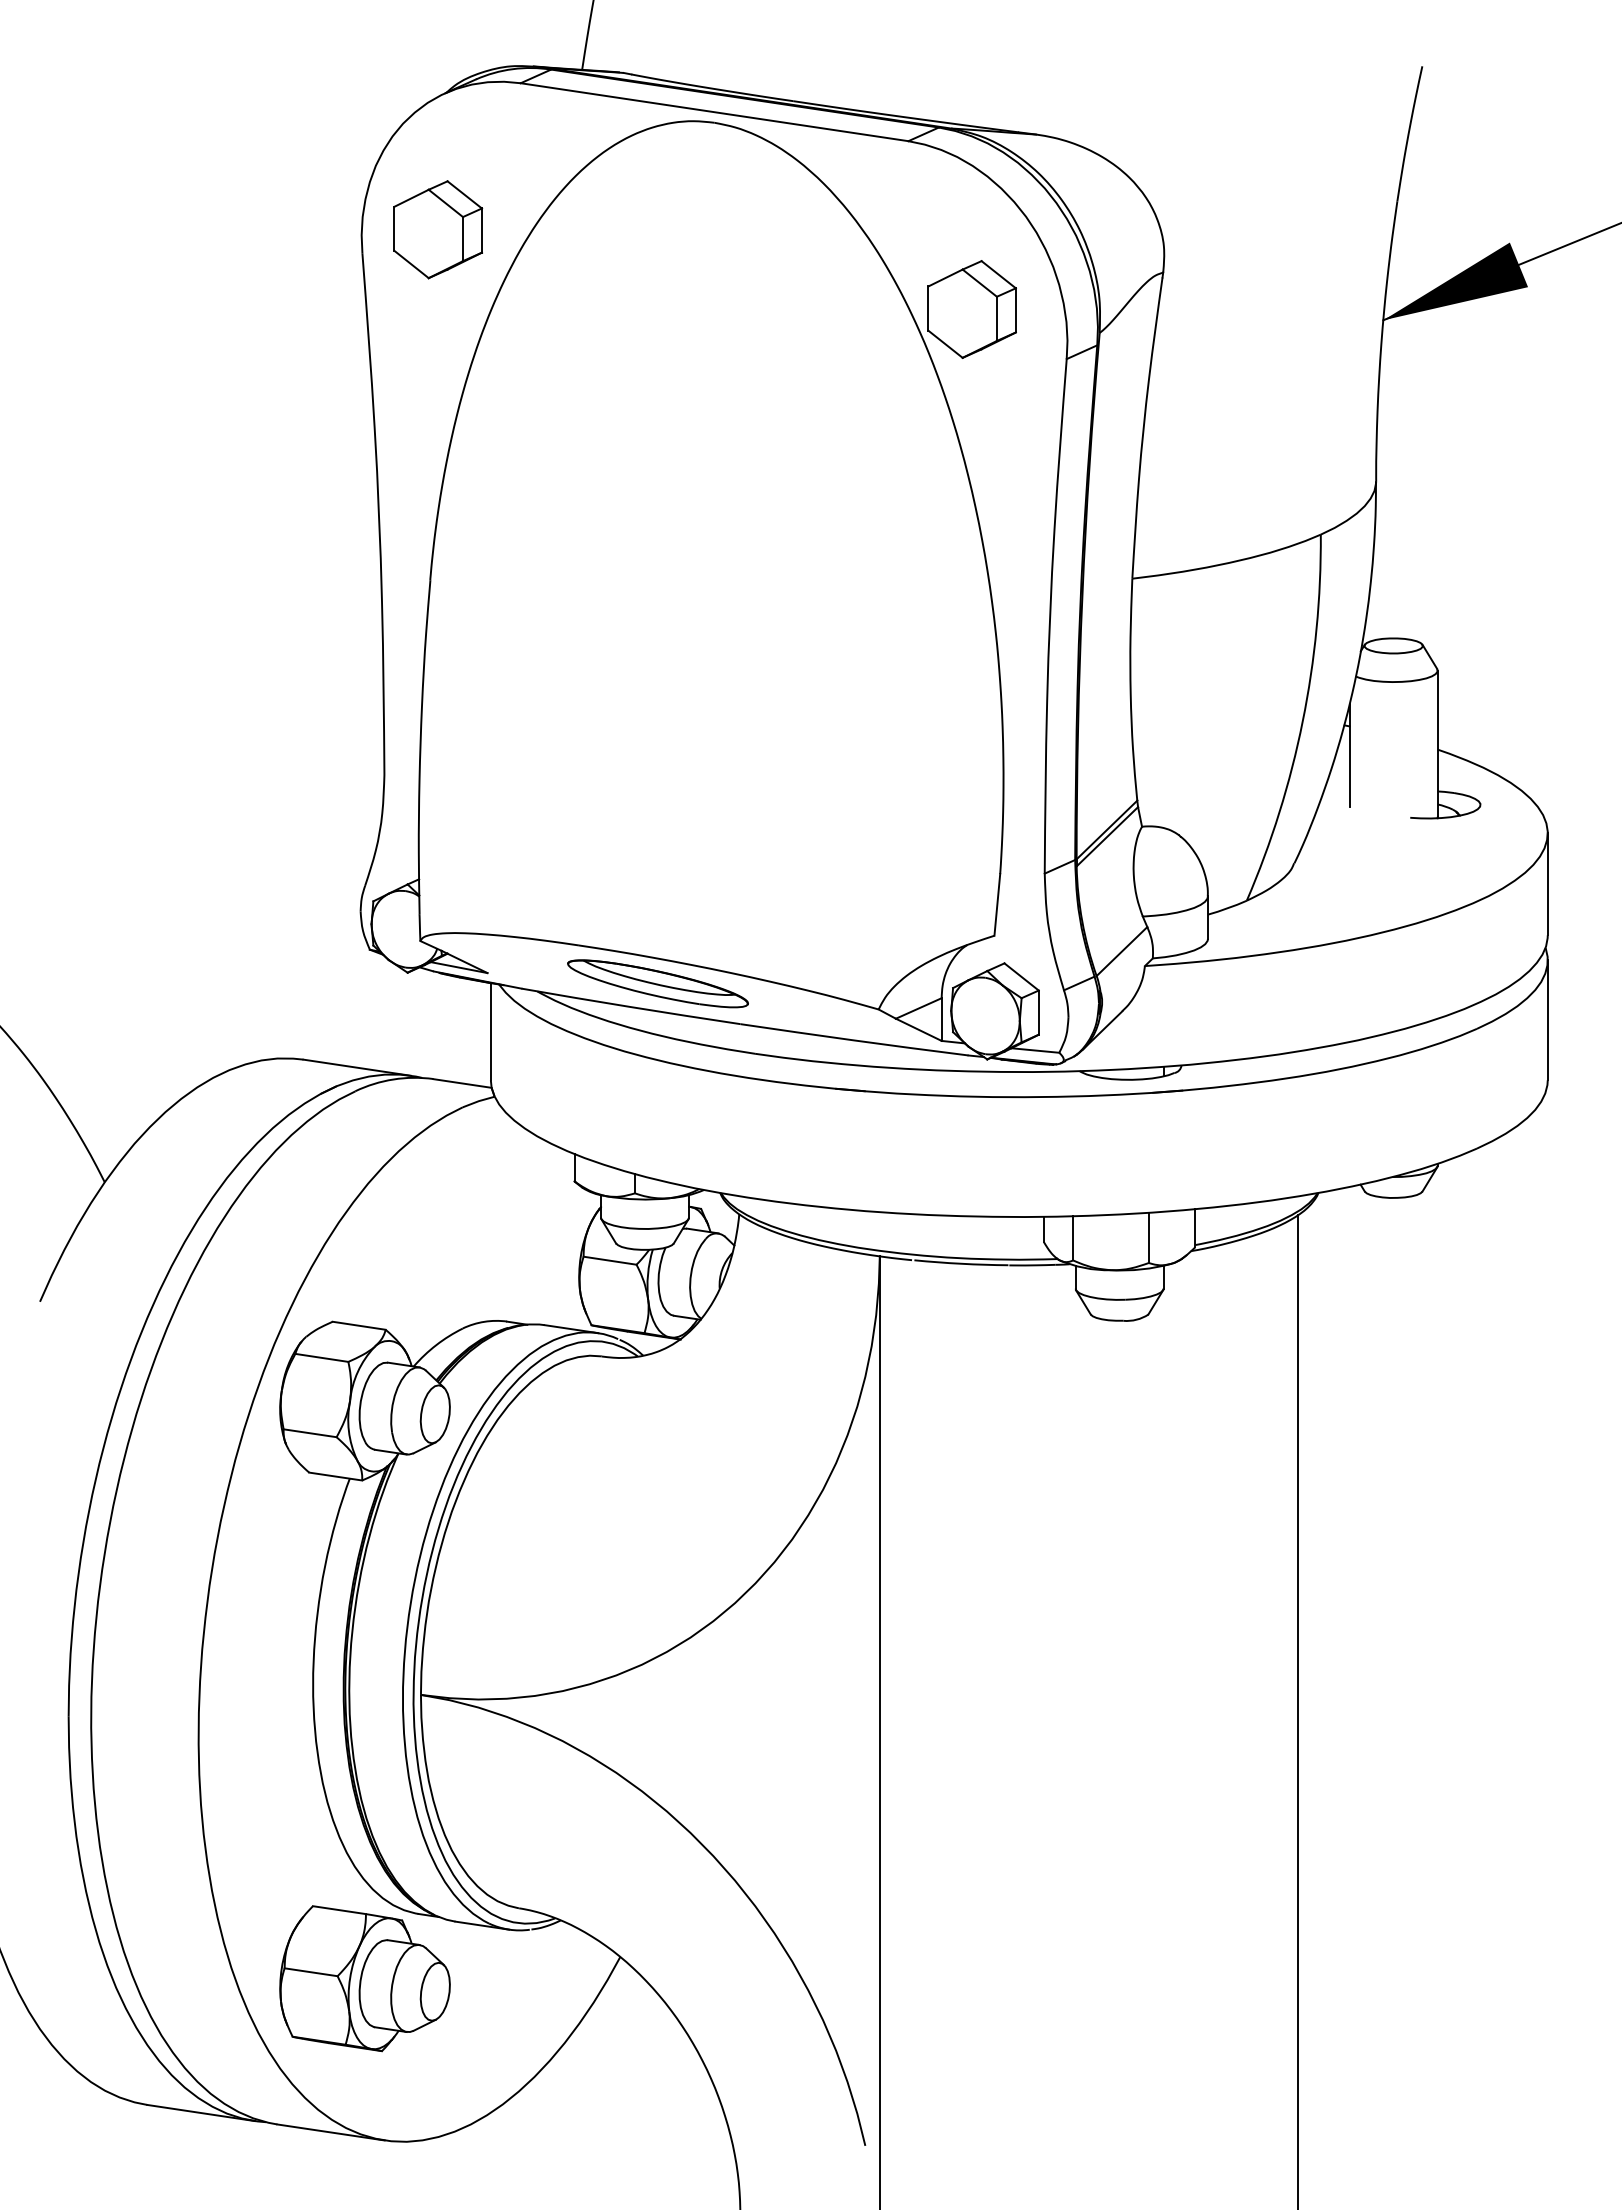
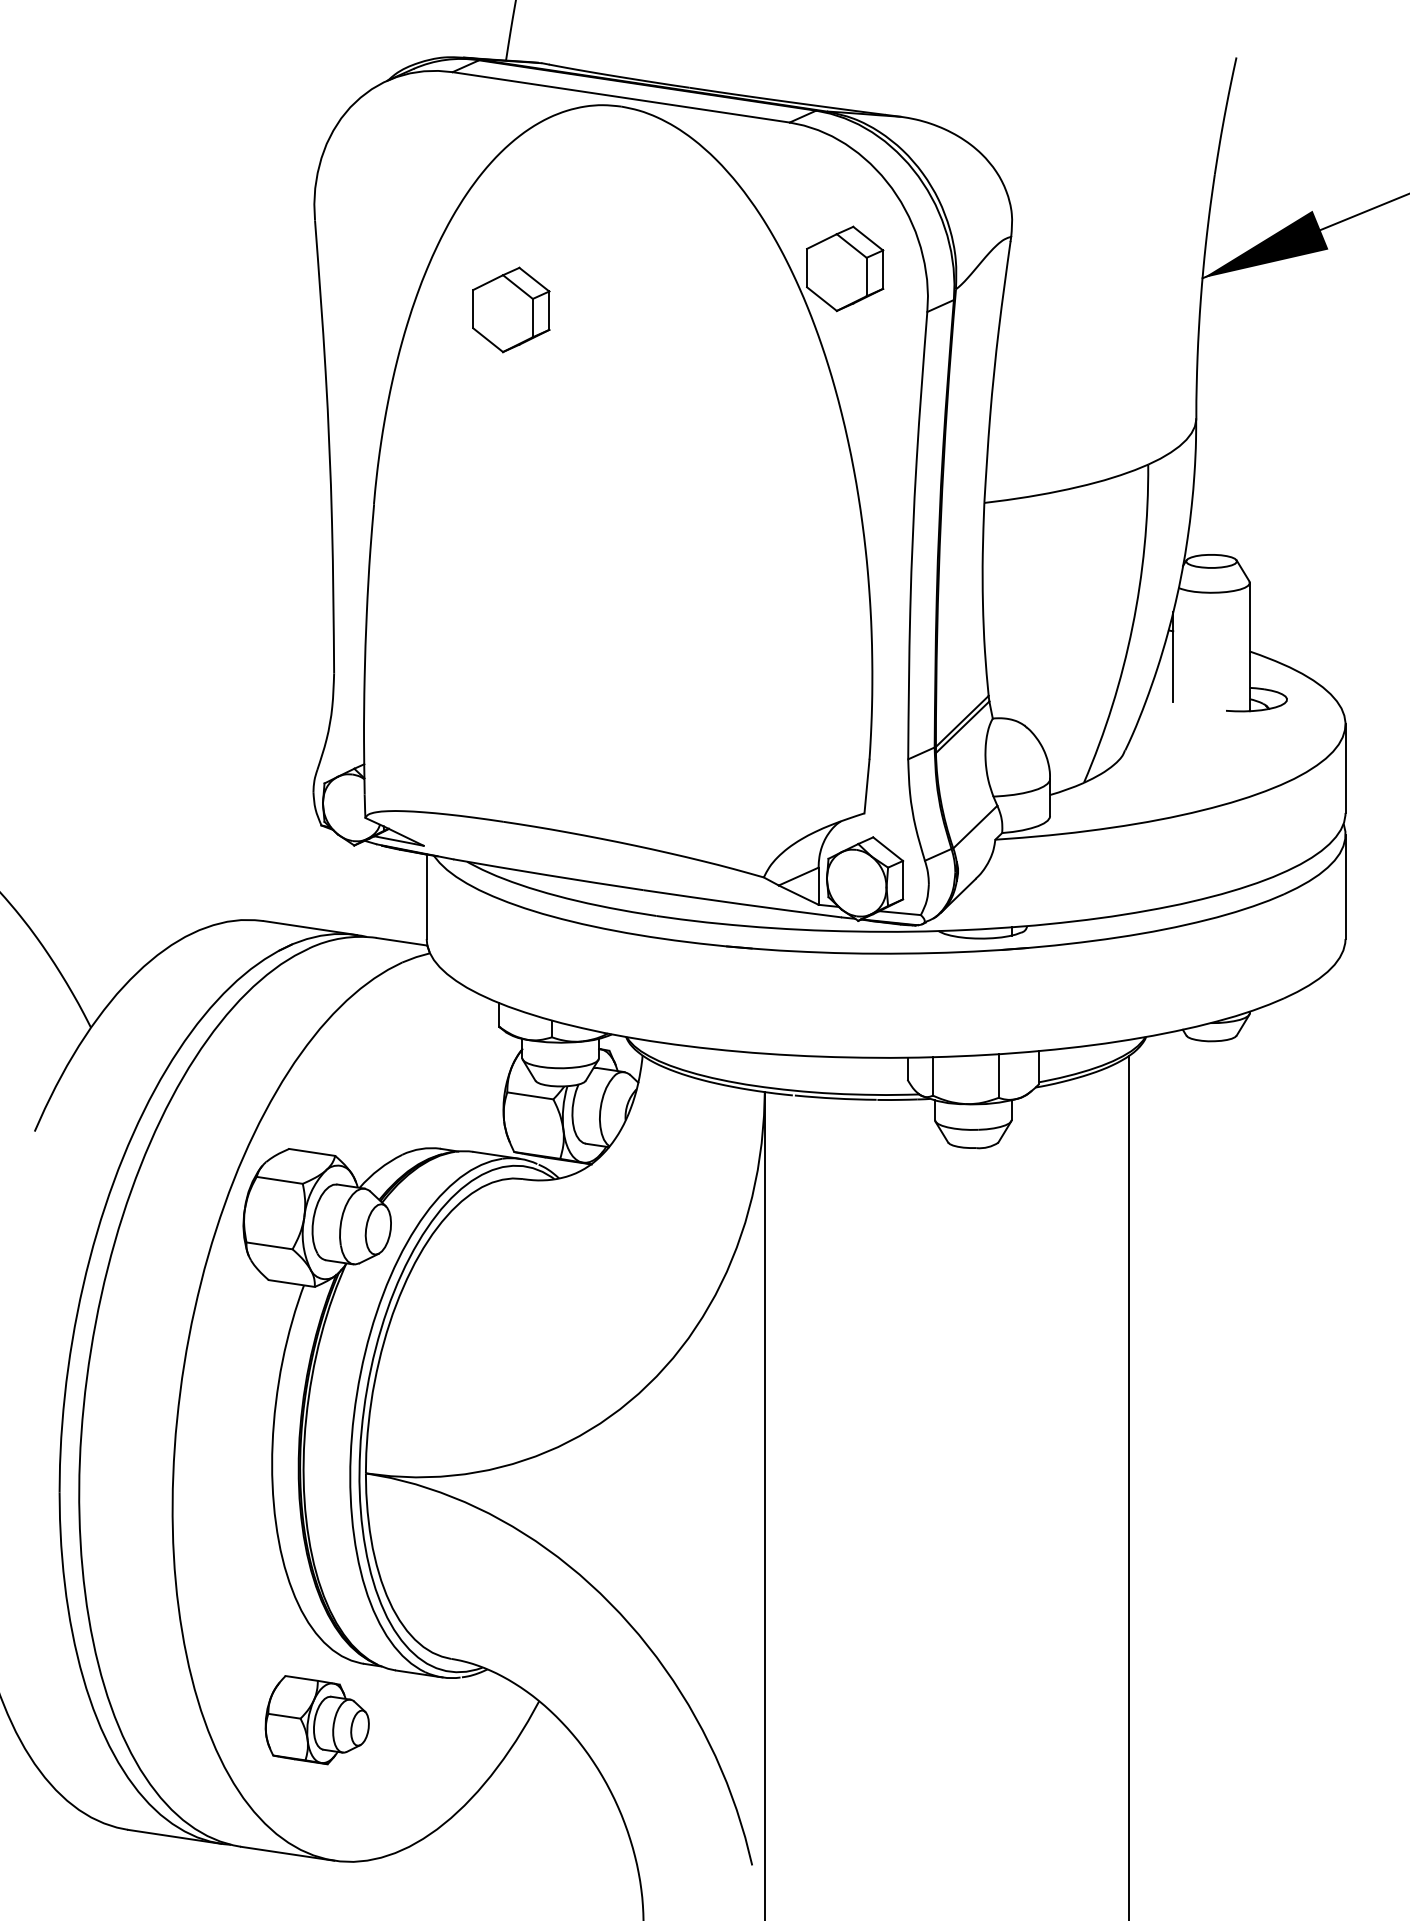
part: (438, 229) -> (511, 309), moved
part: (657, 983) -> (571, 854), removed
part: (364, 1978) -> (316, 1719), size x0.7

